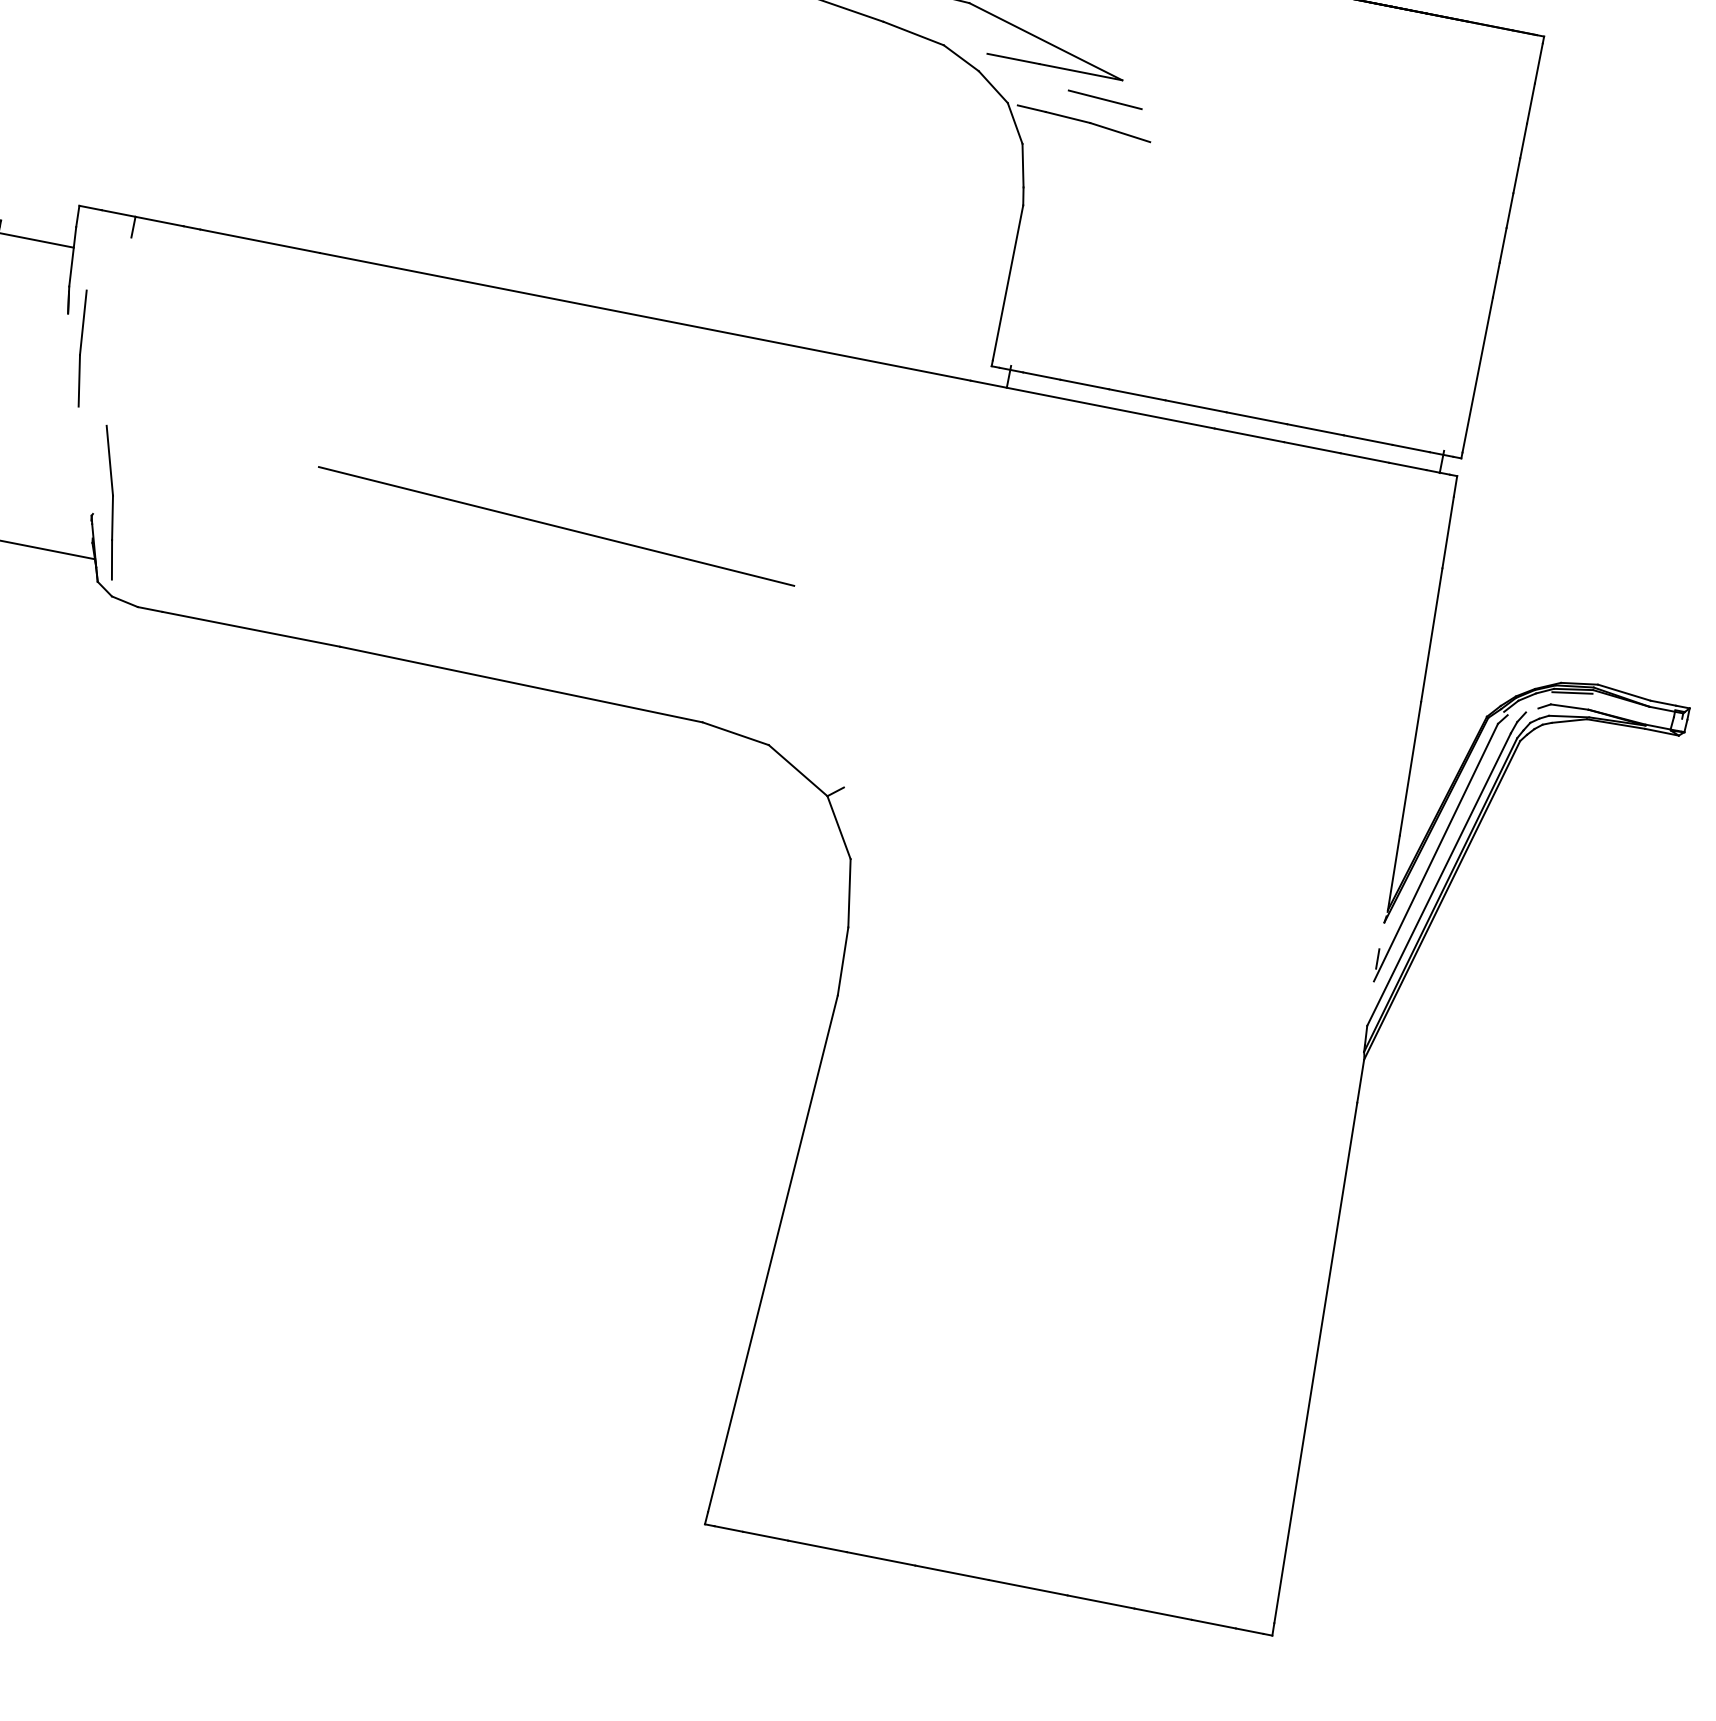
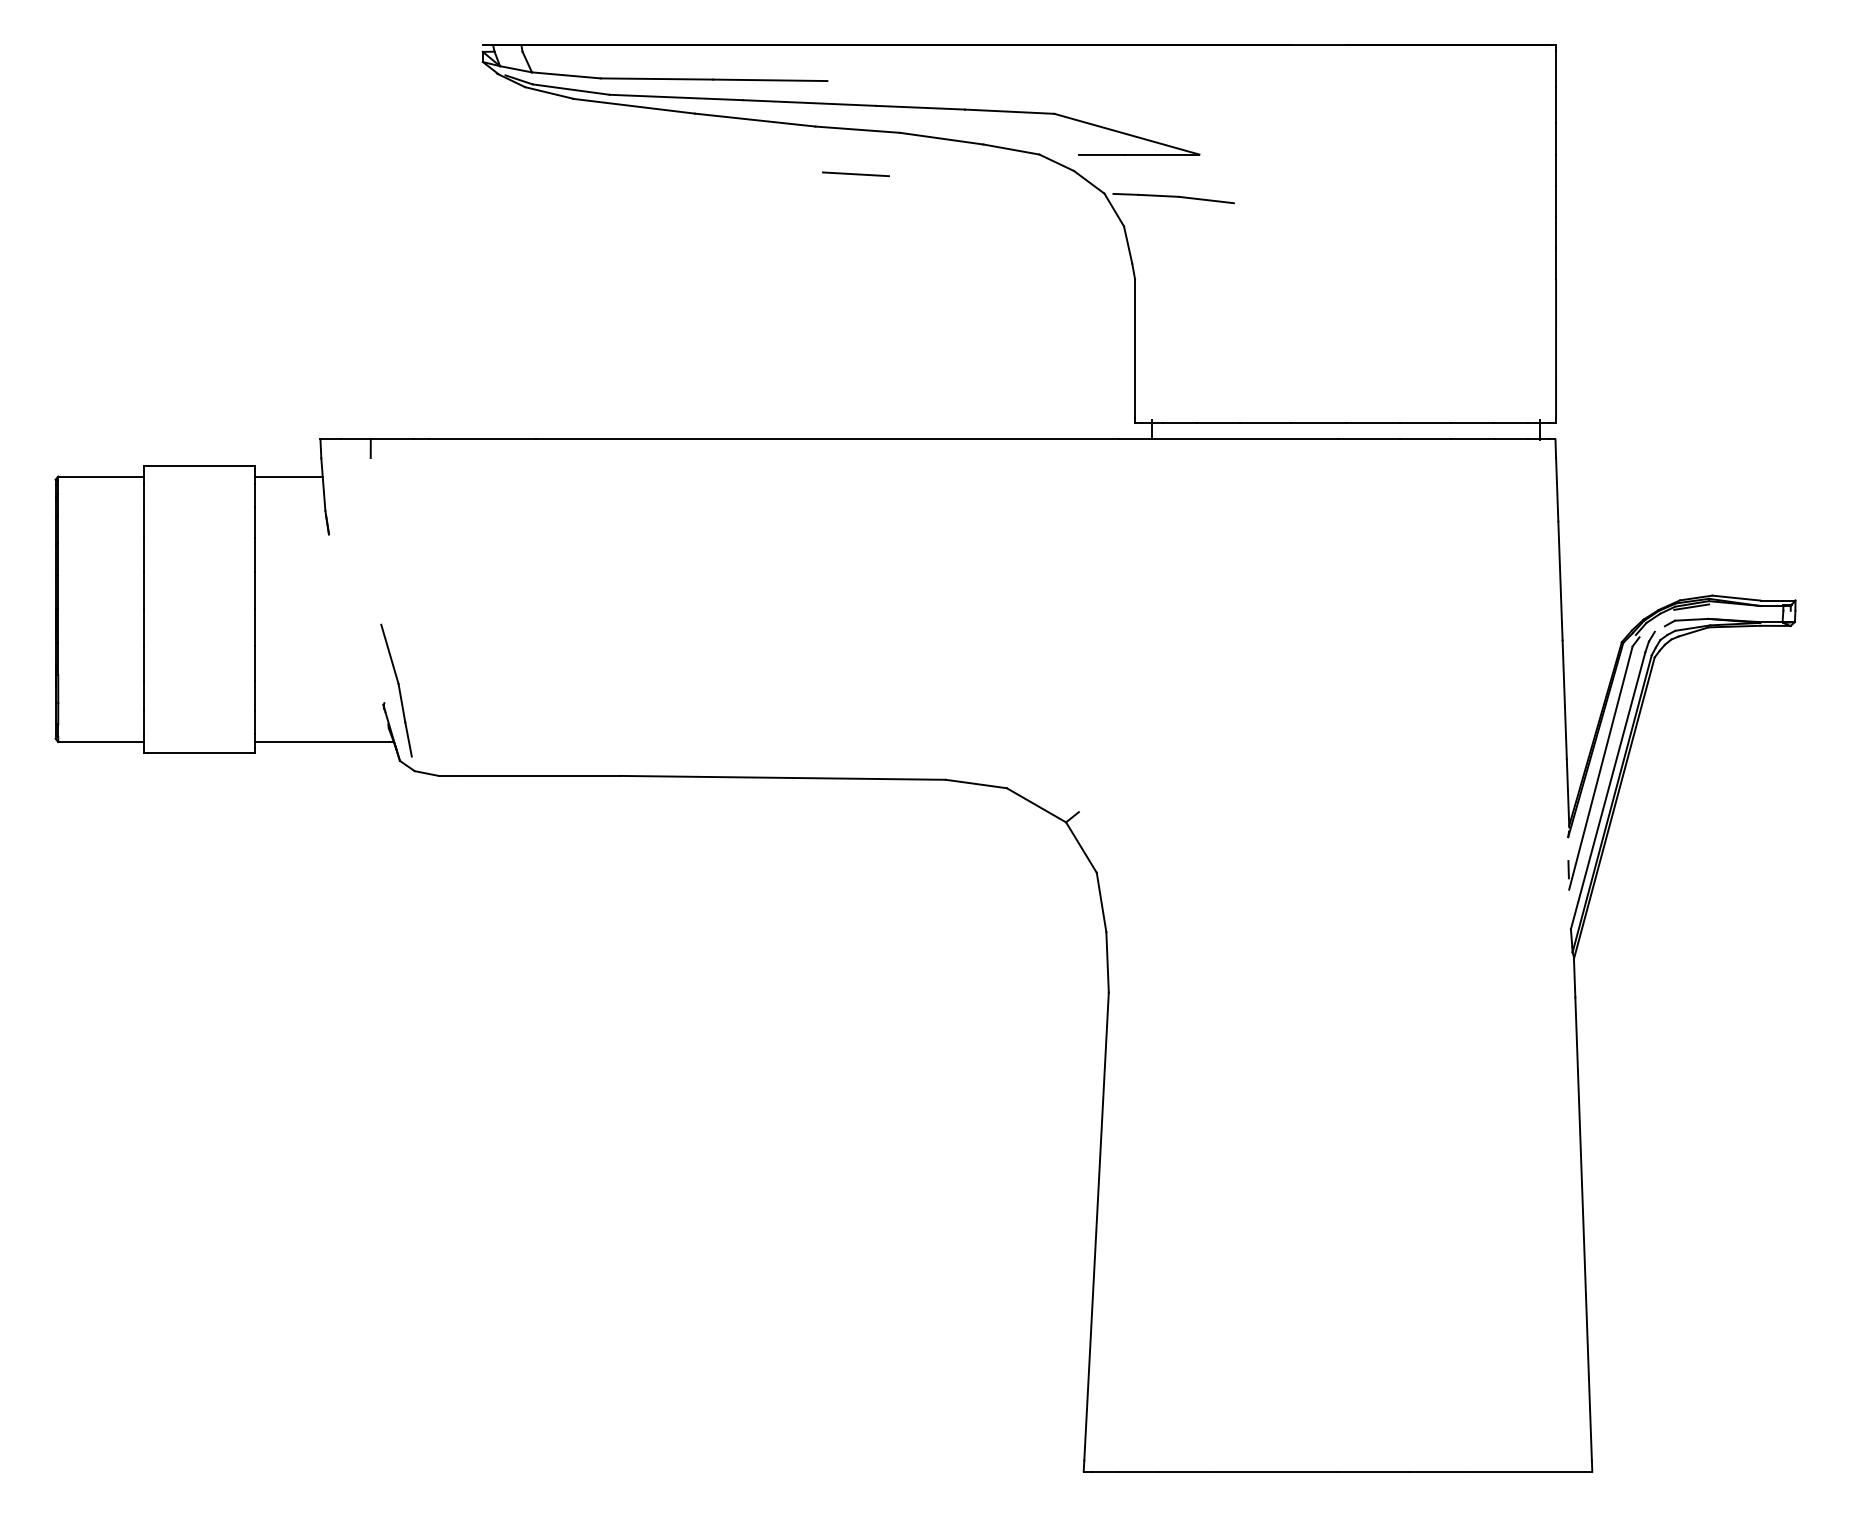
line: (1104, 99) -> (855, 174), moved
part: (82, 347) -> (347, 561), removed
line: (556, 526) -> (786, 635), removed

